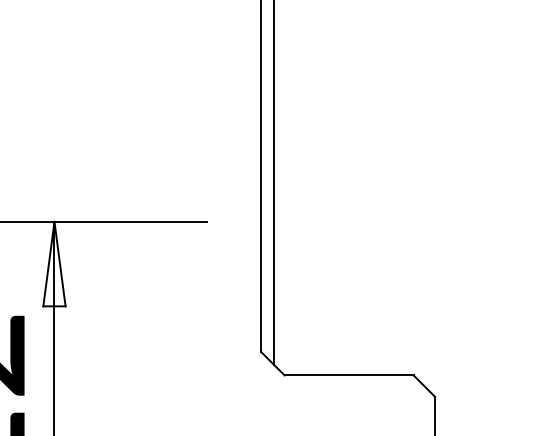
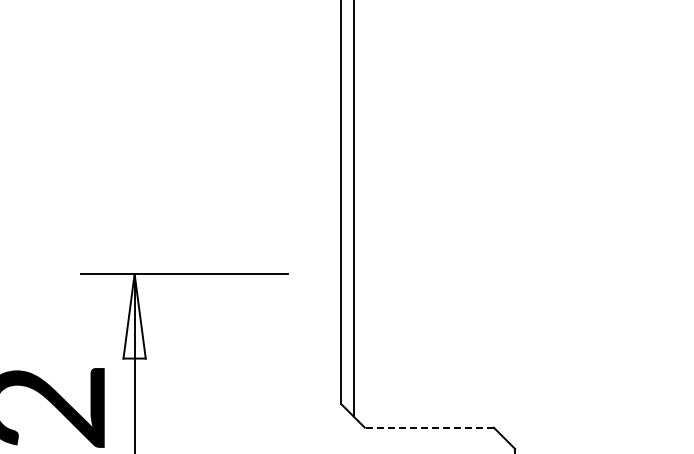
line: (349, 375) -> (429, 427), solid -> dashed

